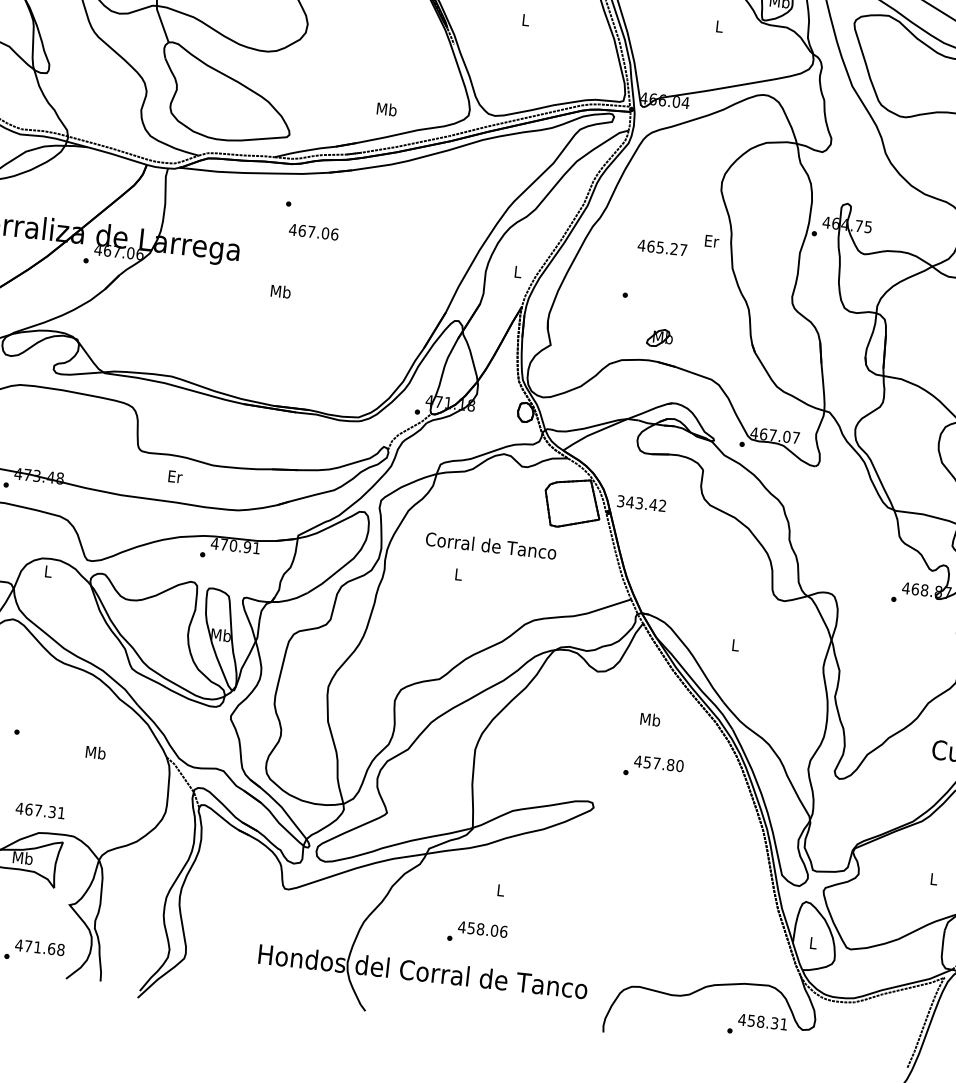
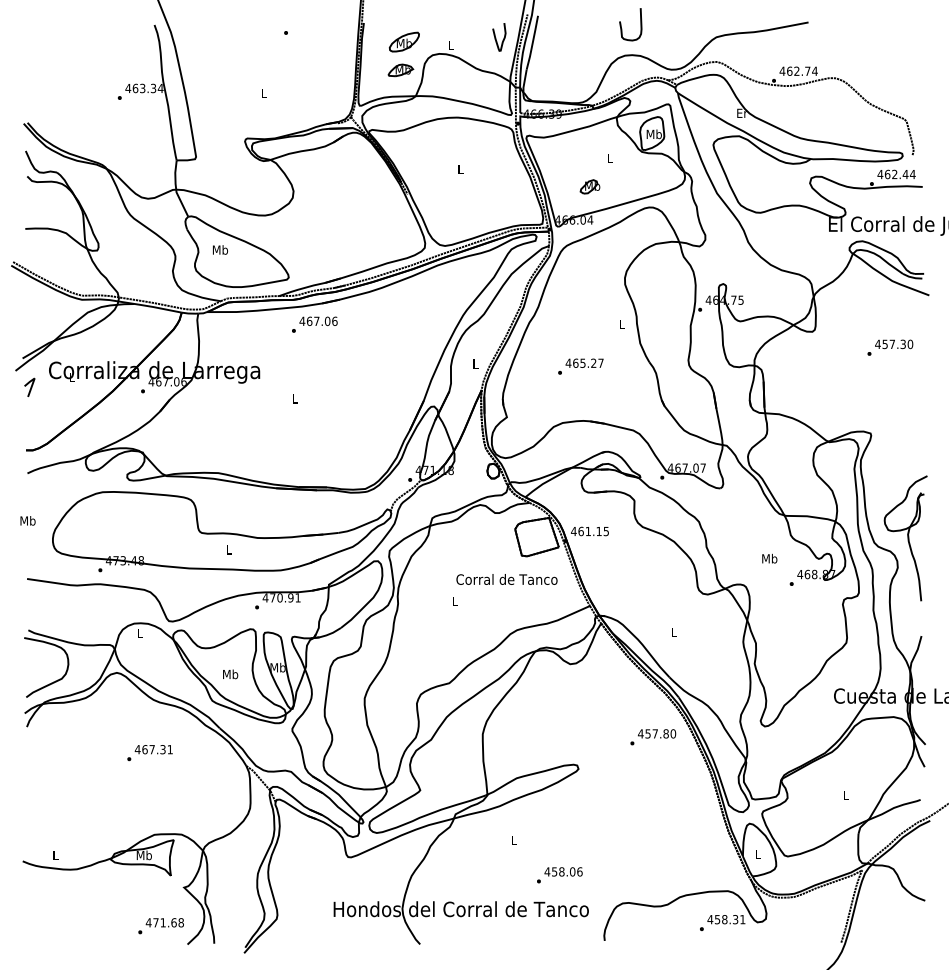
text: (387, 108) -> (220, 249), moved
text: (313, 231) -> (318, 320), moved
text: (712, 240) -> (622, 323), Er -> L
text: (662, 246) -> (584, 362), moved
text: (279, 291) -> (294, 398), Mb -> L
part: (659, 337) -> (589, 186), moved
text: (175, 476) -> (229, 549), Er -> L
text: (640, 503) -> (589, 531), 343.42 -> 461.15
text: (490, 545) -> (506, 579), moved
text: (650, 719) -> (769, 558), moved
text: (95, 752) -> (230, 674), moved
text: (653, 767) -> (653, 737), moved
text: (39, 810) -> (153, 749), moved
text: (477, 933) -> (559, 875), moved

